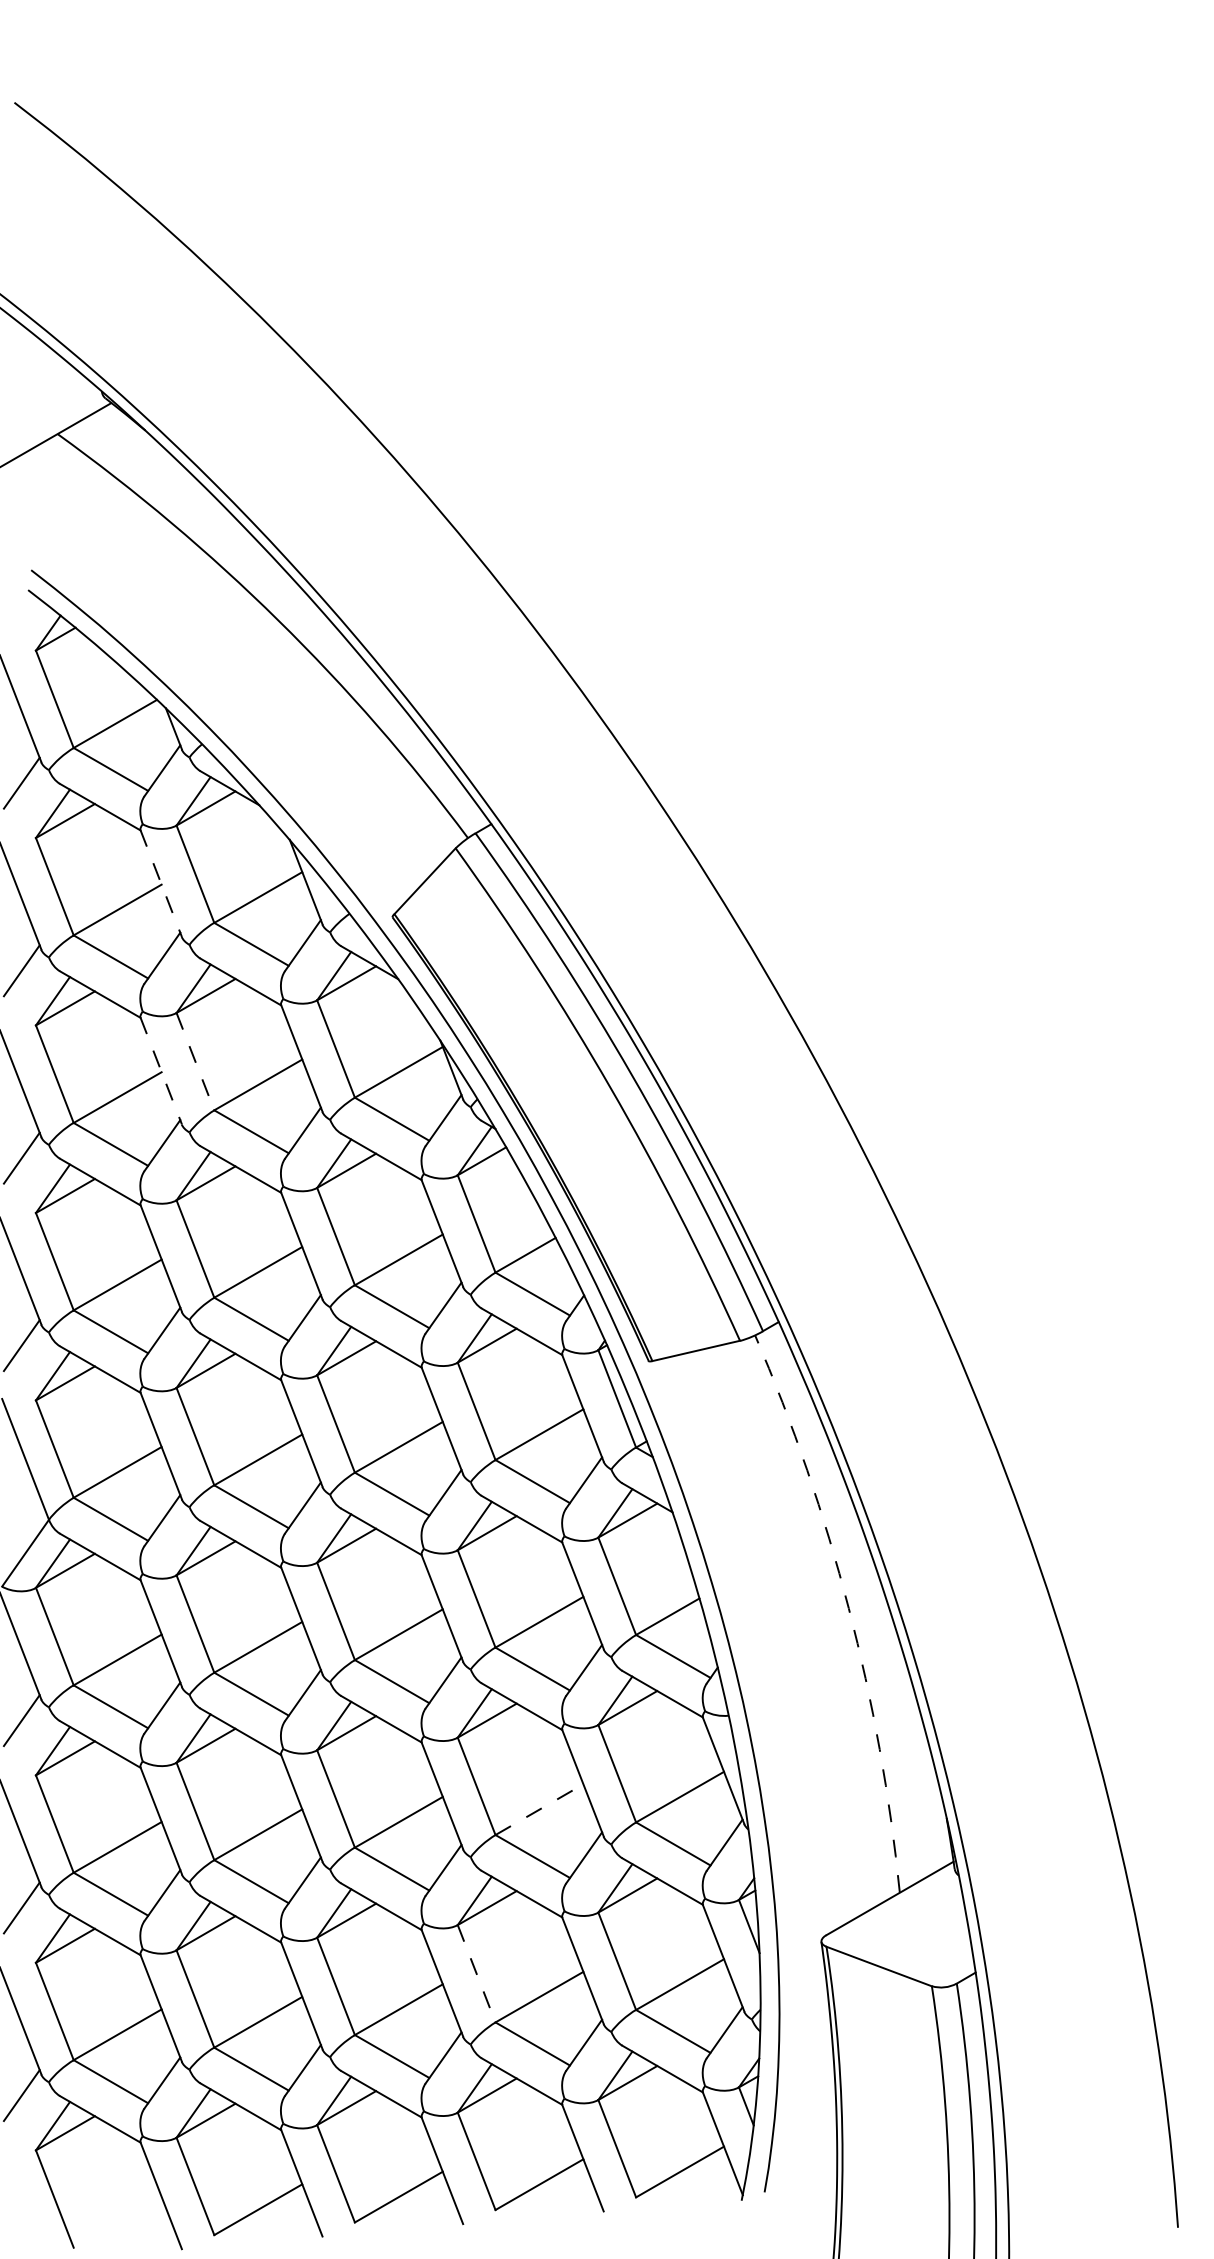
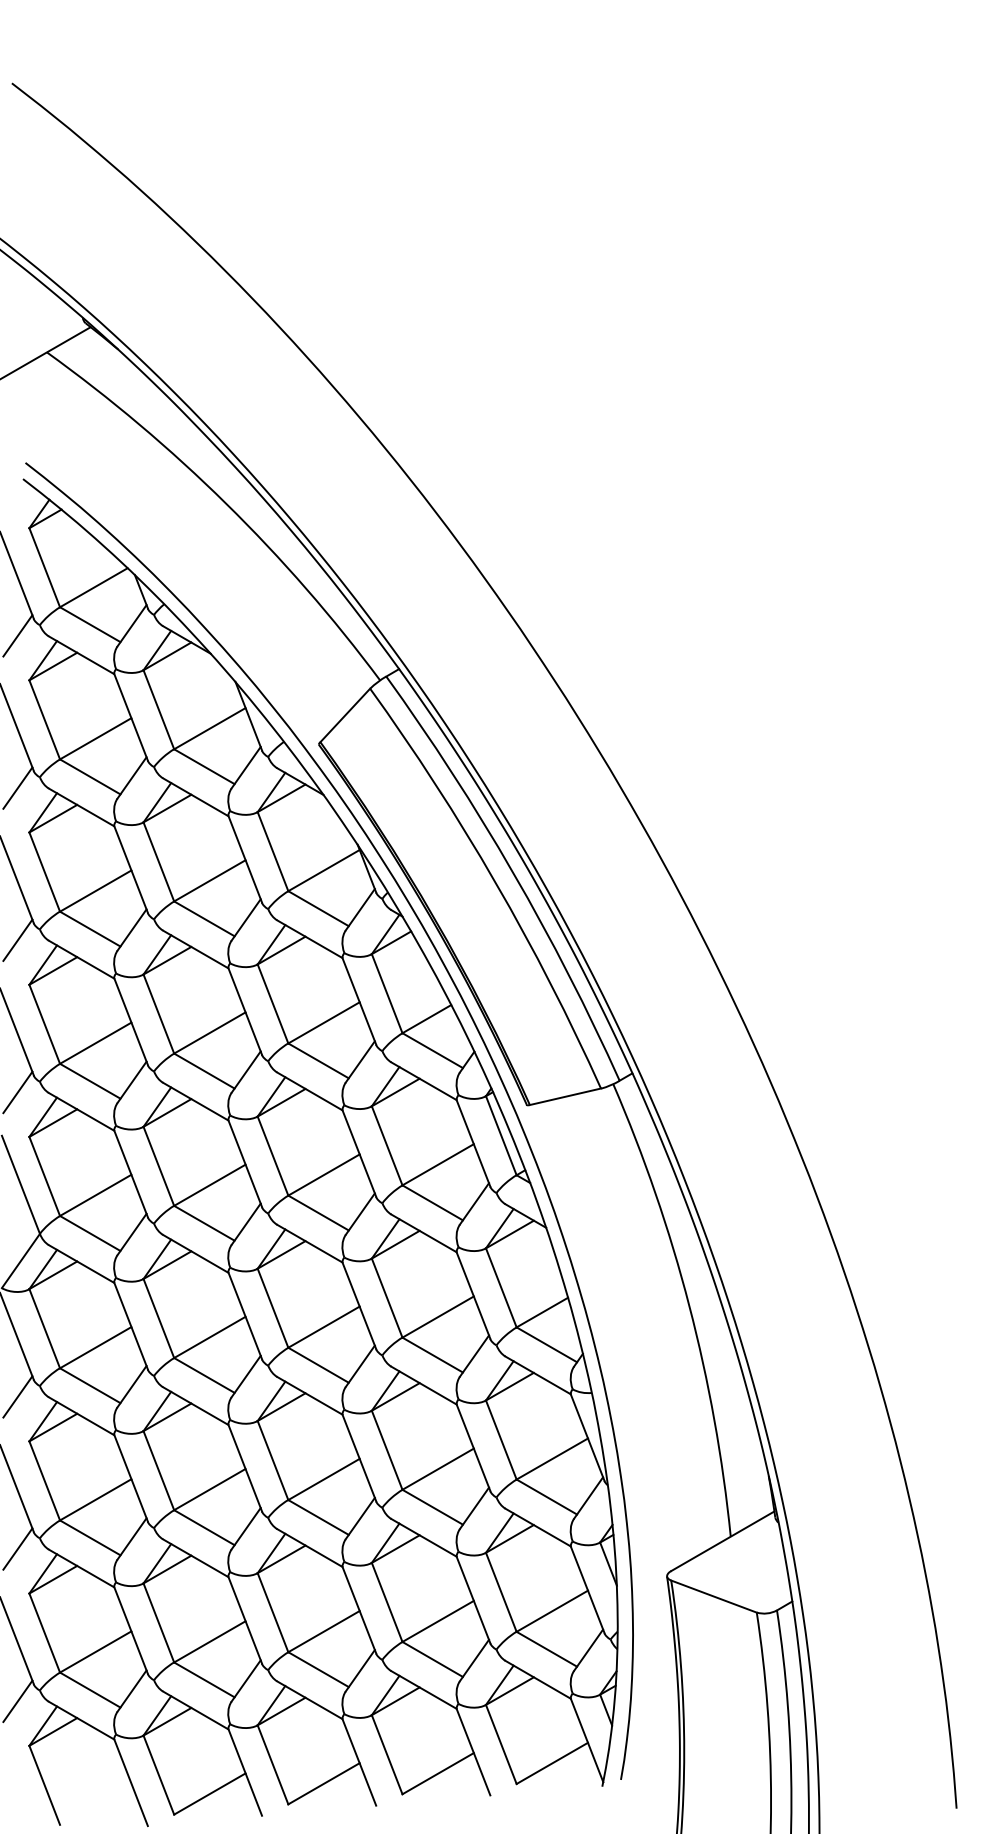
line: (161, 883) -> (131, 717), dashed -> solid
line: (196, 1062) -> (159, 862), dashed -> solid
line: (161, 1070) -> (131, 869), dashed -> solid
arc: (849, 1608) -> (689, 1305), dashed -> solid
line: (539, 1808) -> (438, 1468), dashed -> solid
line: (477, 1973) -> (387, 1602), dashed -> solid

